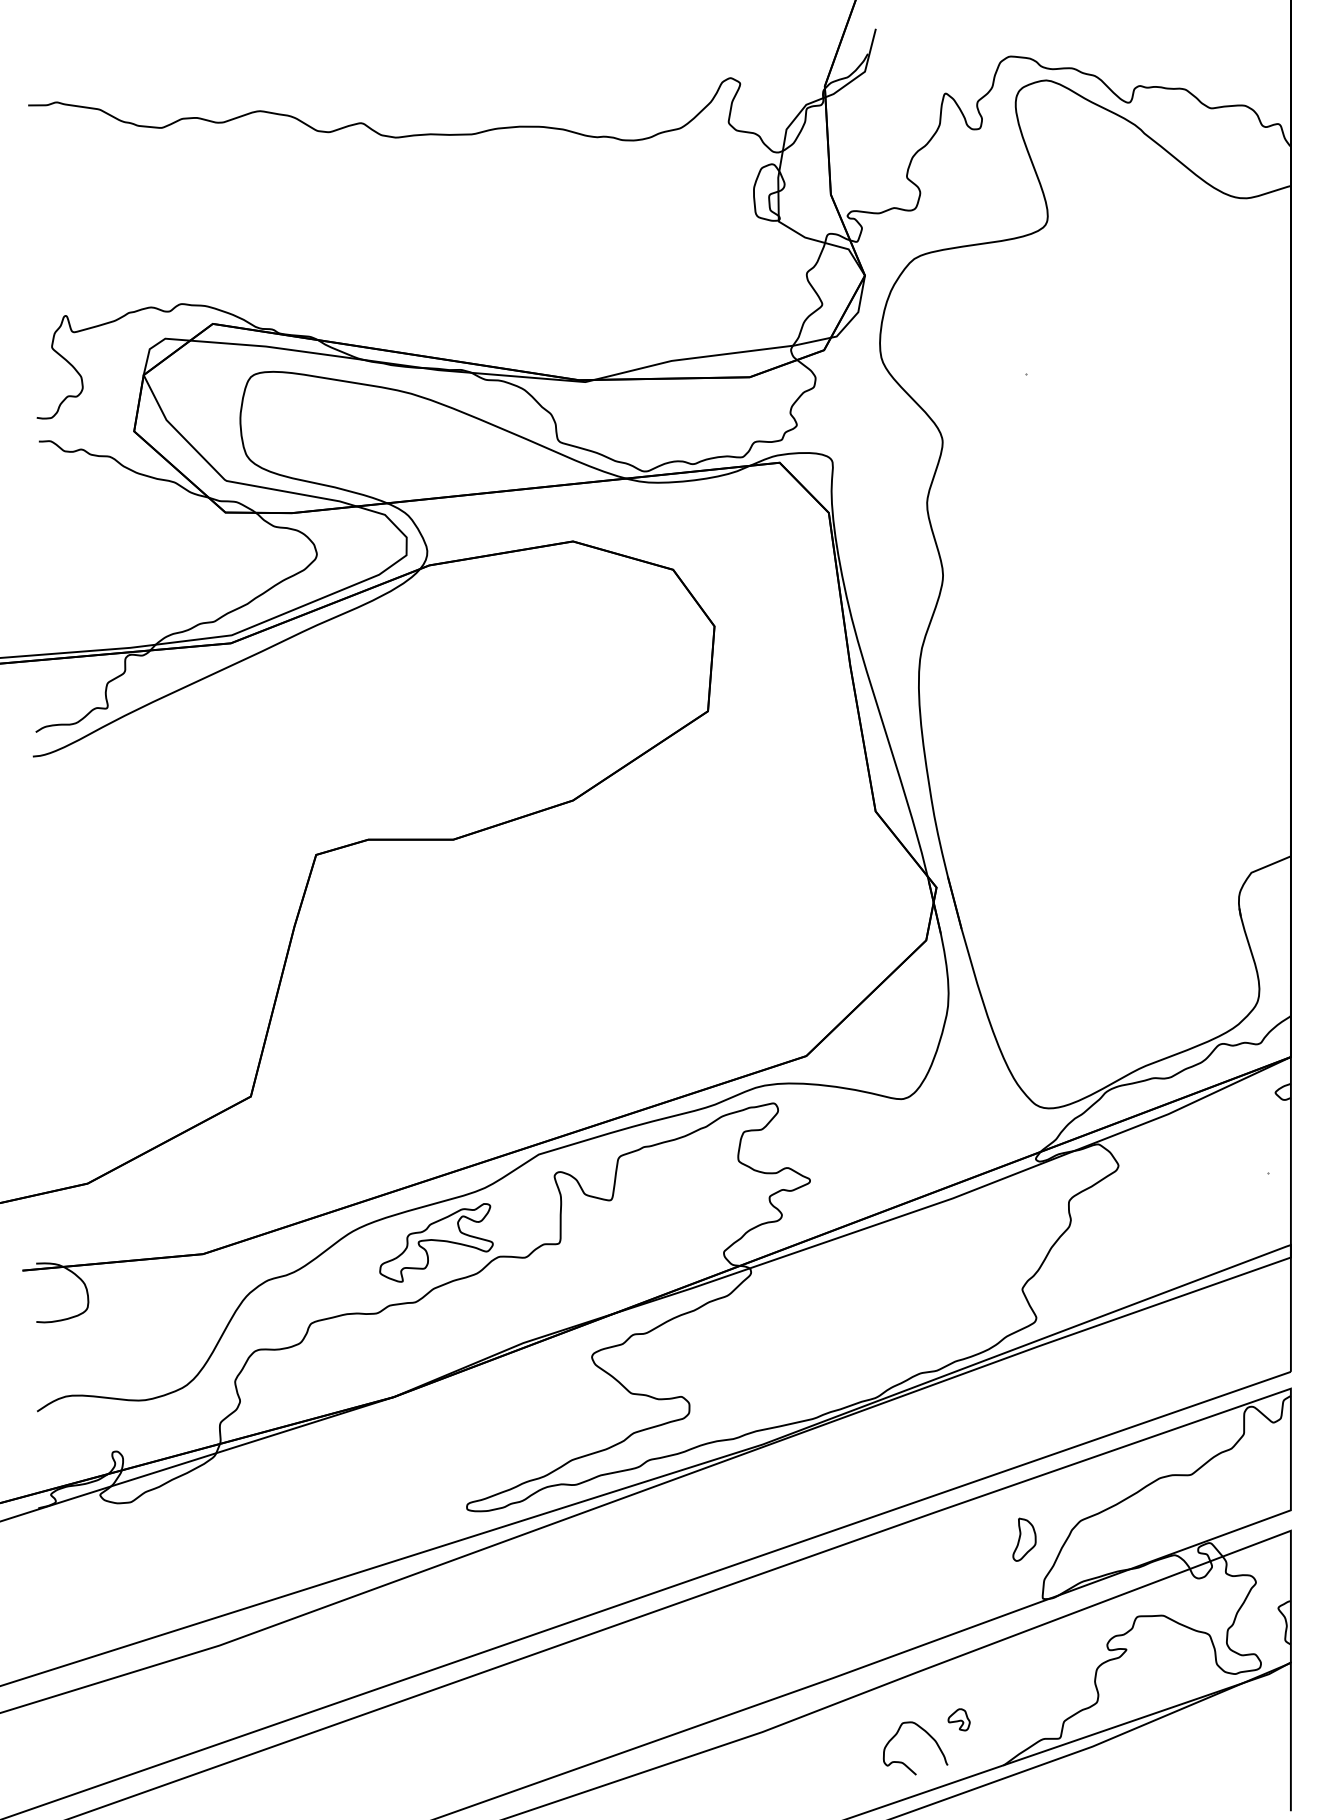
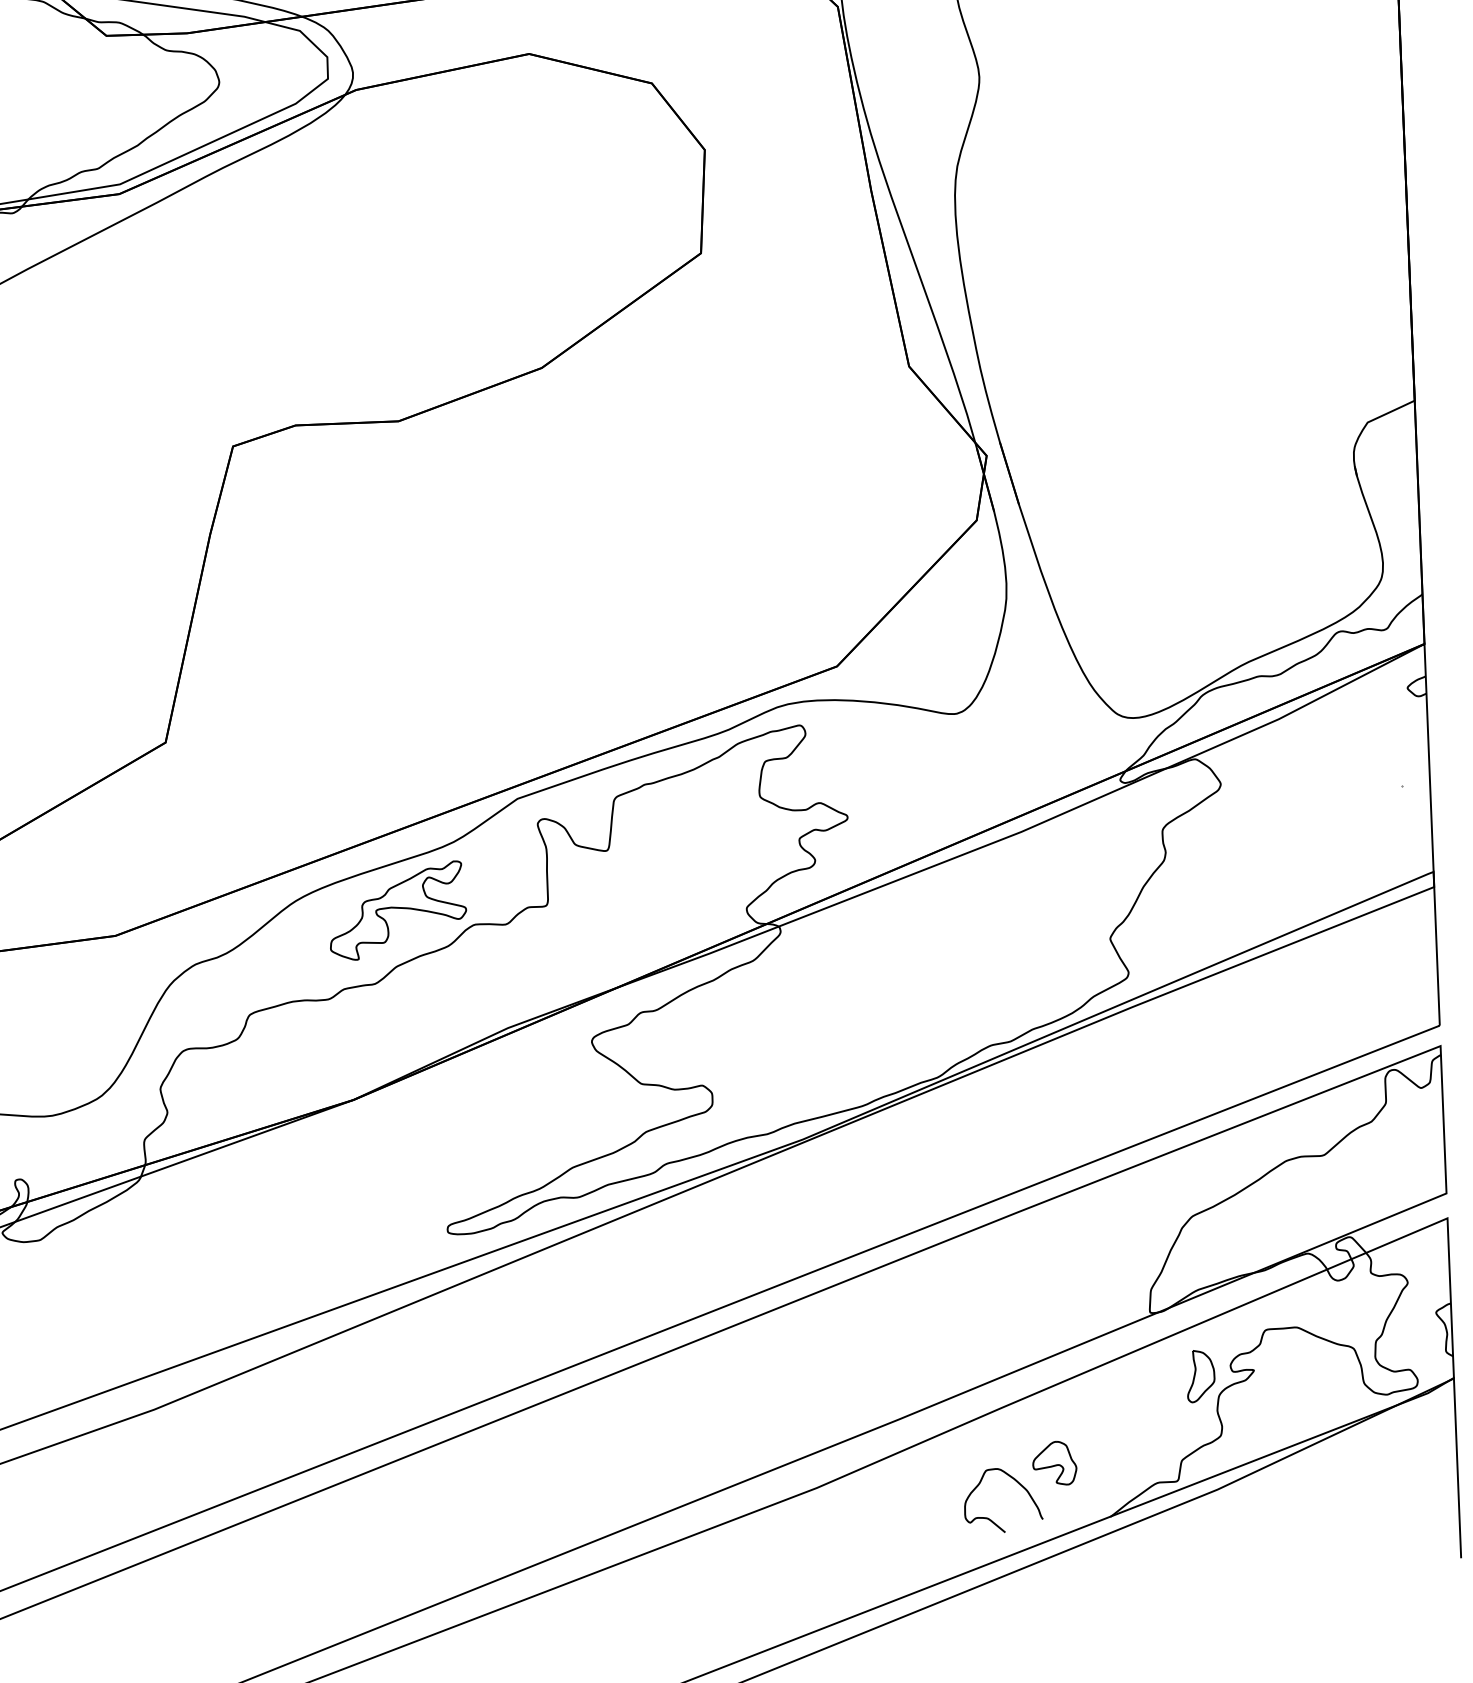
part: (1024, 1539) -> (1200, 1375), moved
part: (958, 1719) -> (1053, 1463), size x1.67

